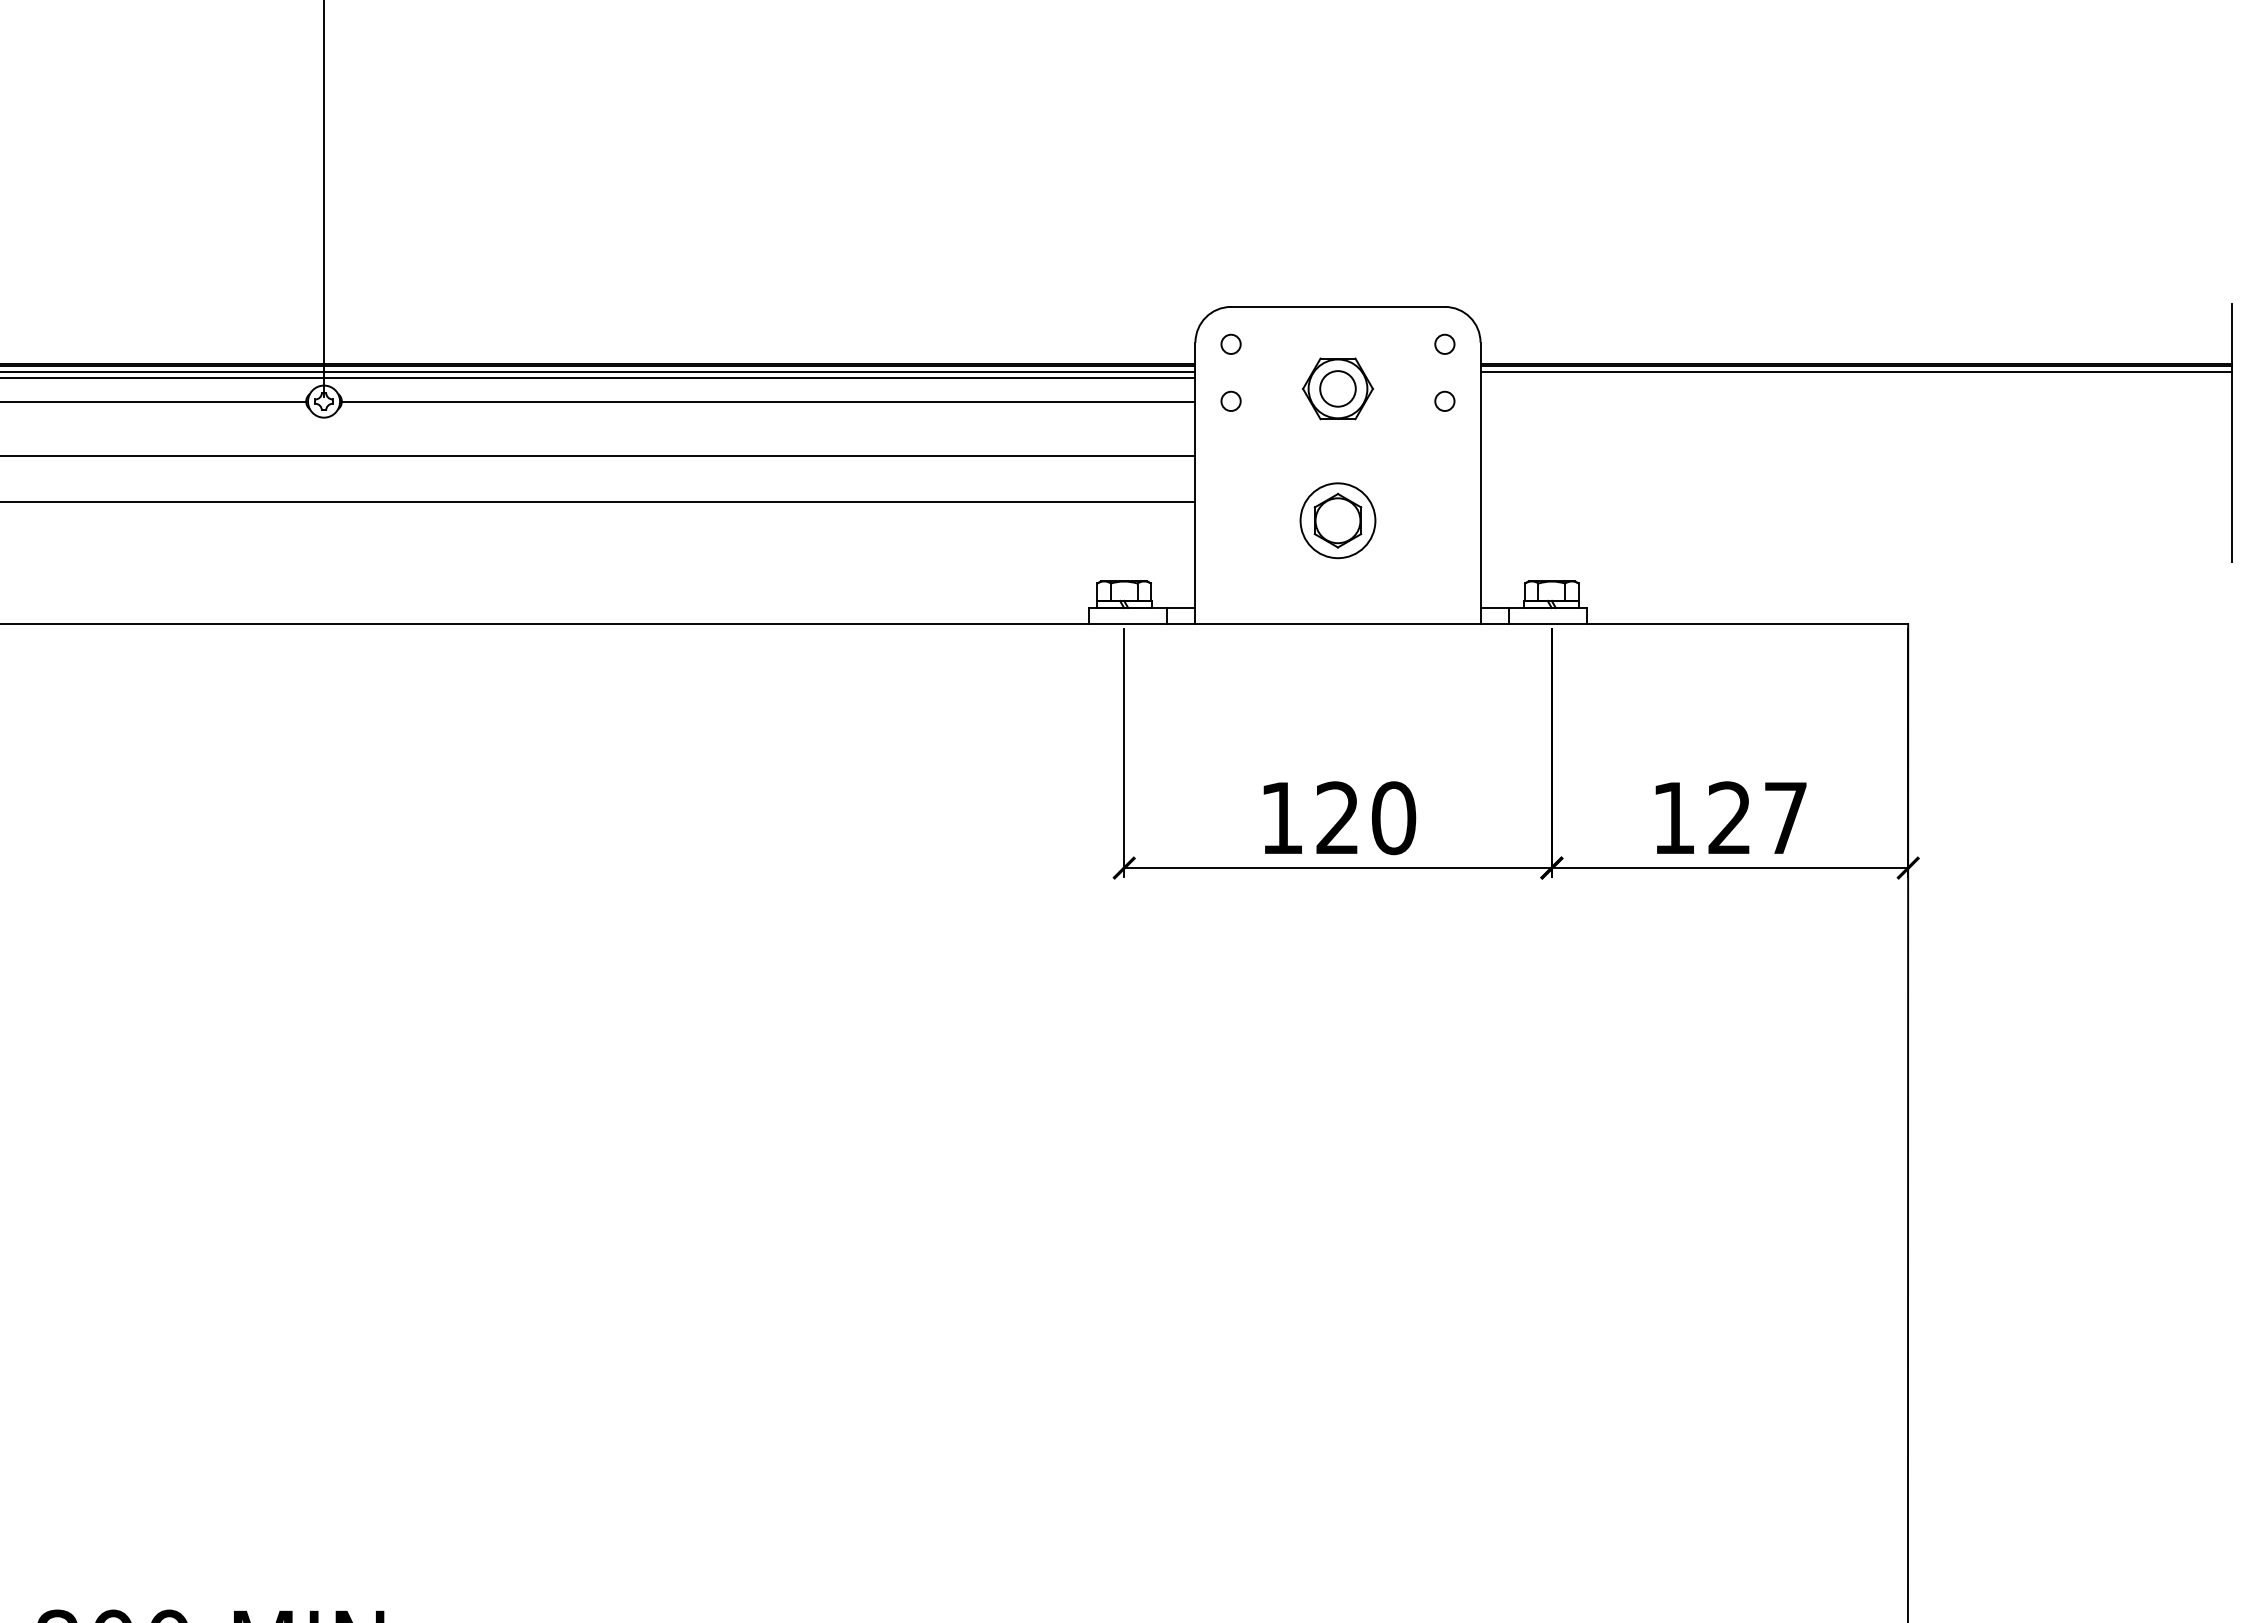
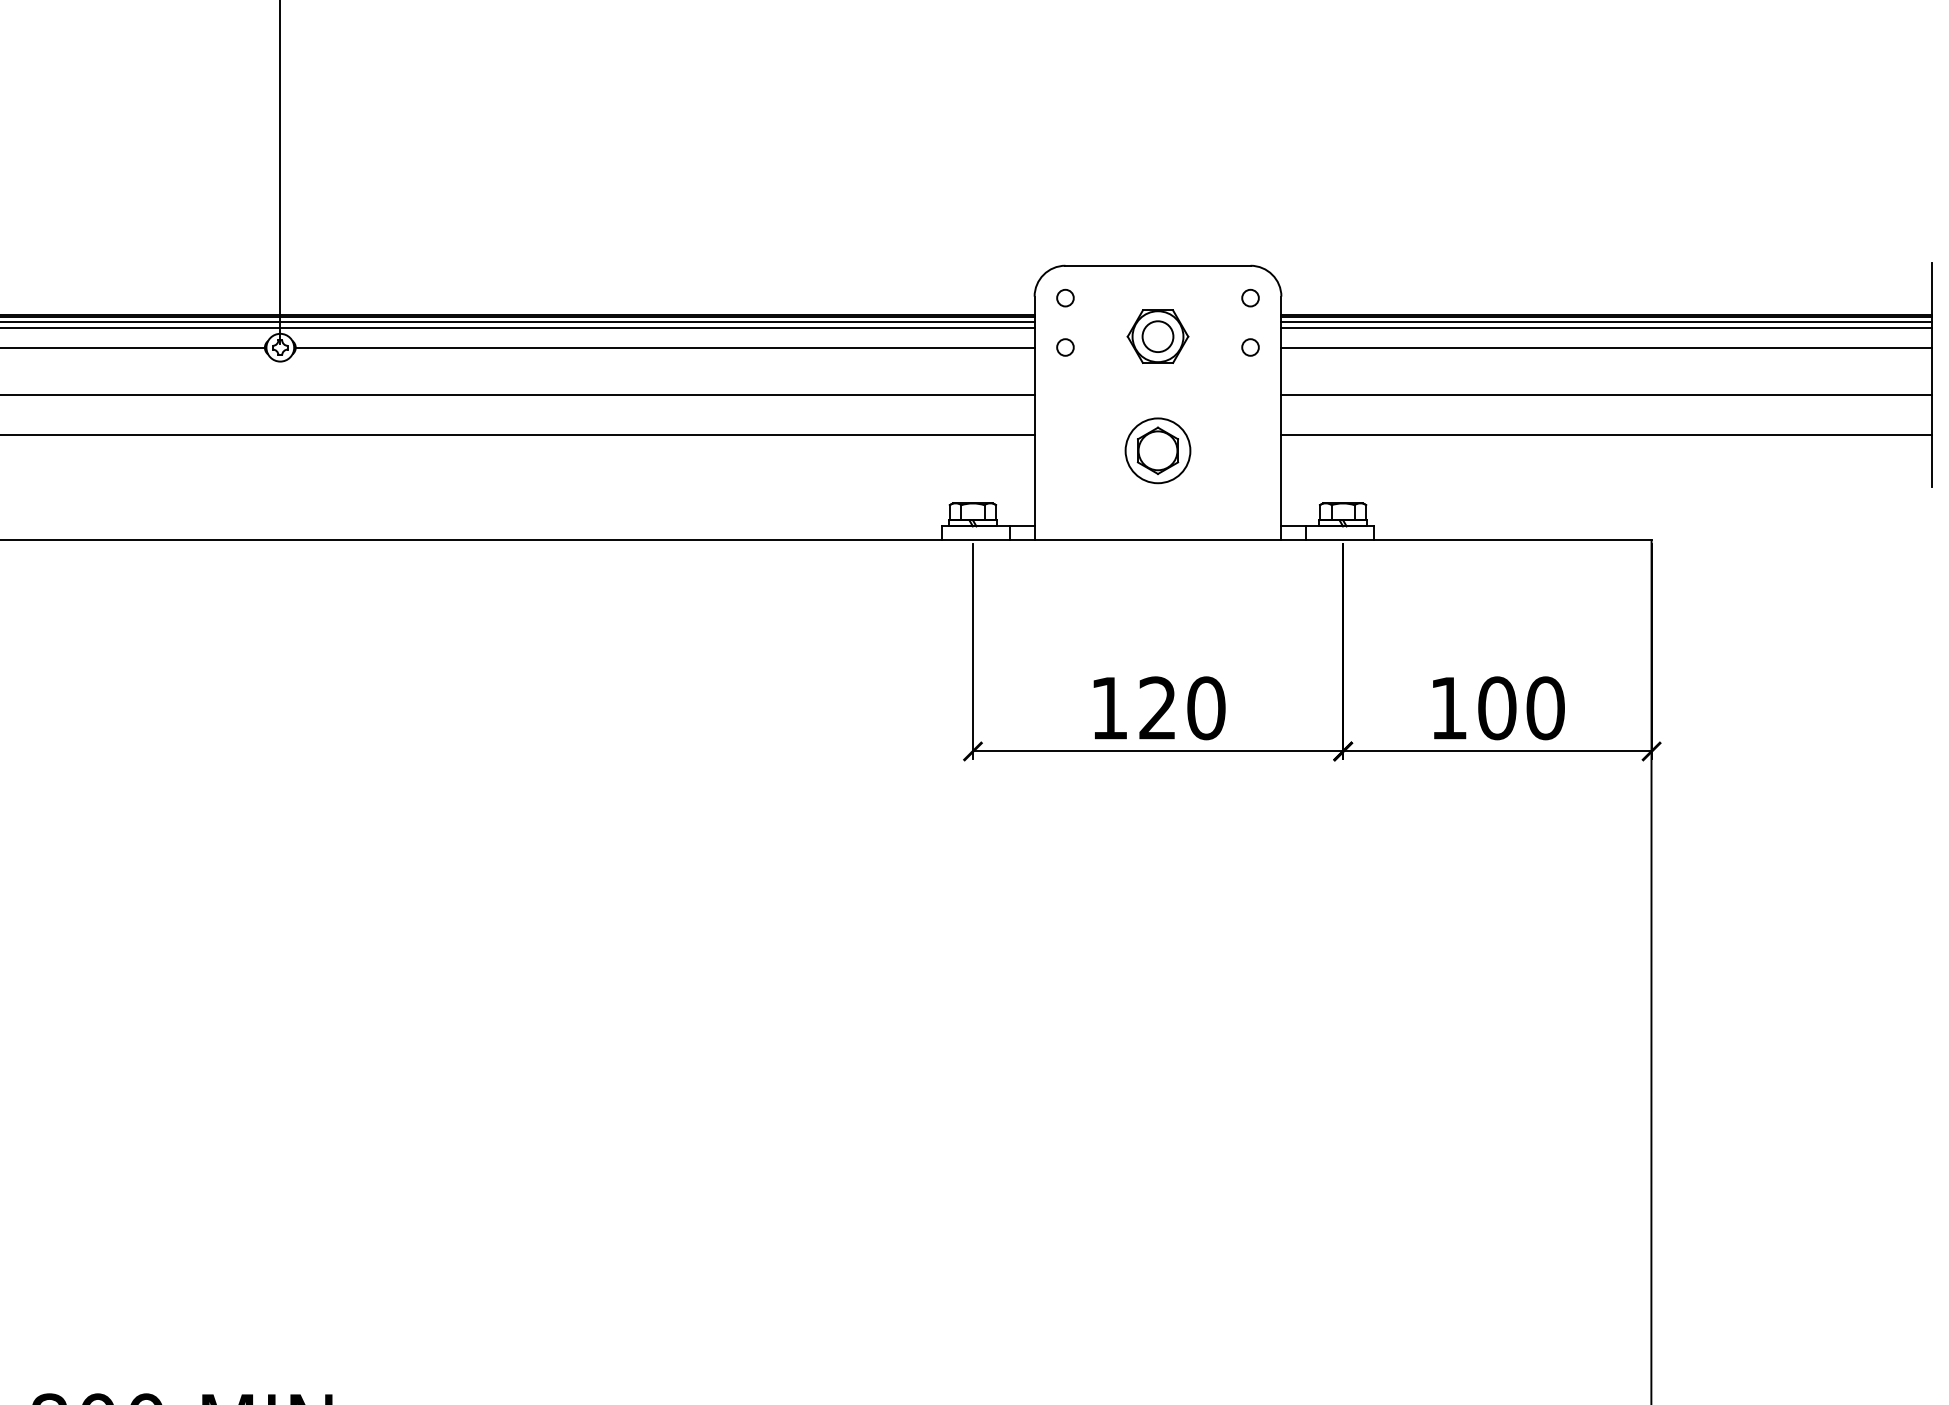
line: (1856, 378) -> (1606, 327), added
line: (1856, 401) -> (1606, 347), added
line: (1856, 455) -> (1606, 394), added
line: (1856, 502) -> (1606, 435), added
text: (1758, 818) -> (1521, 708), 127 -> 100

